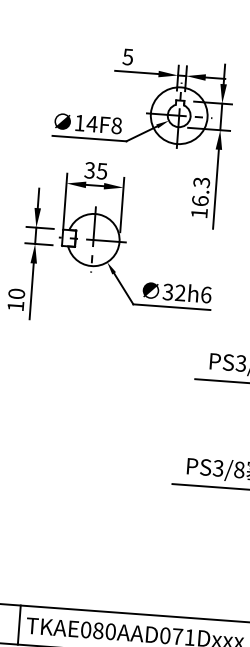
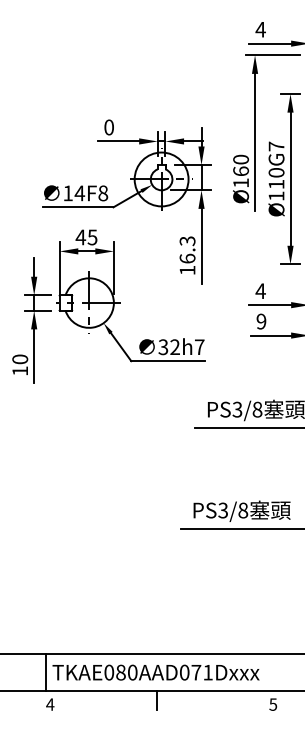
text: (127, 57) -> (108, 127), 5 -> 0
text: (89, 170) -> (80, 237), 35 -> 45
text: (206, 295) -> (199, 347), 32h6 -> 32h7

